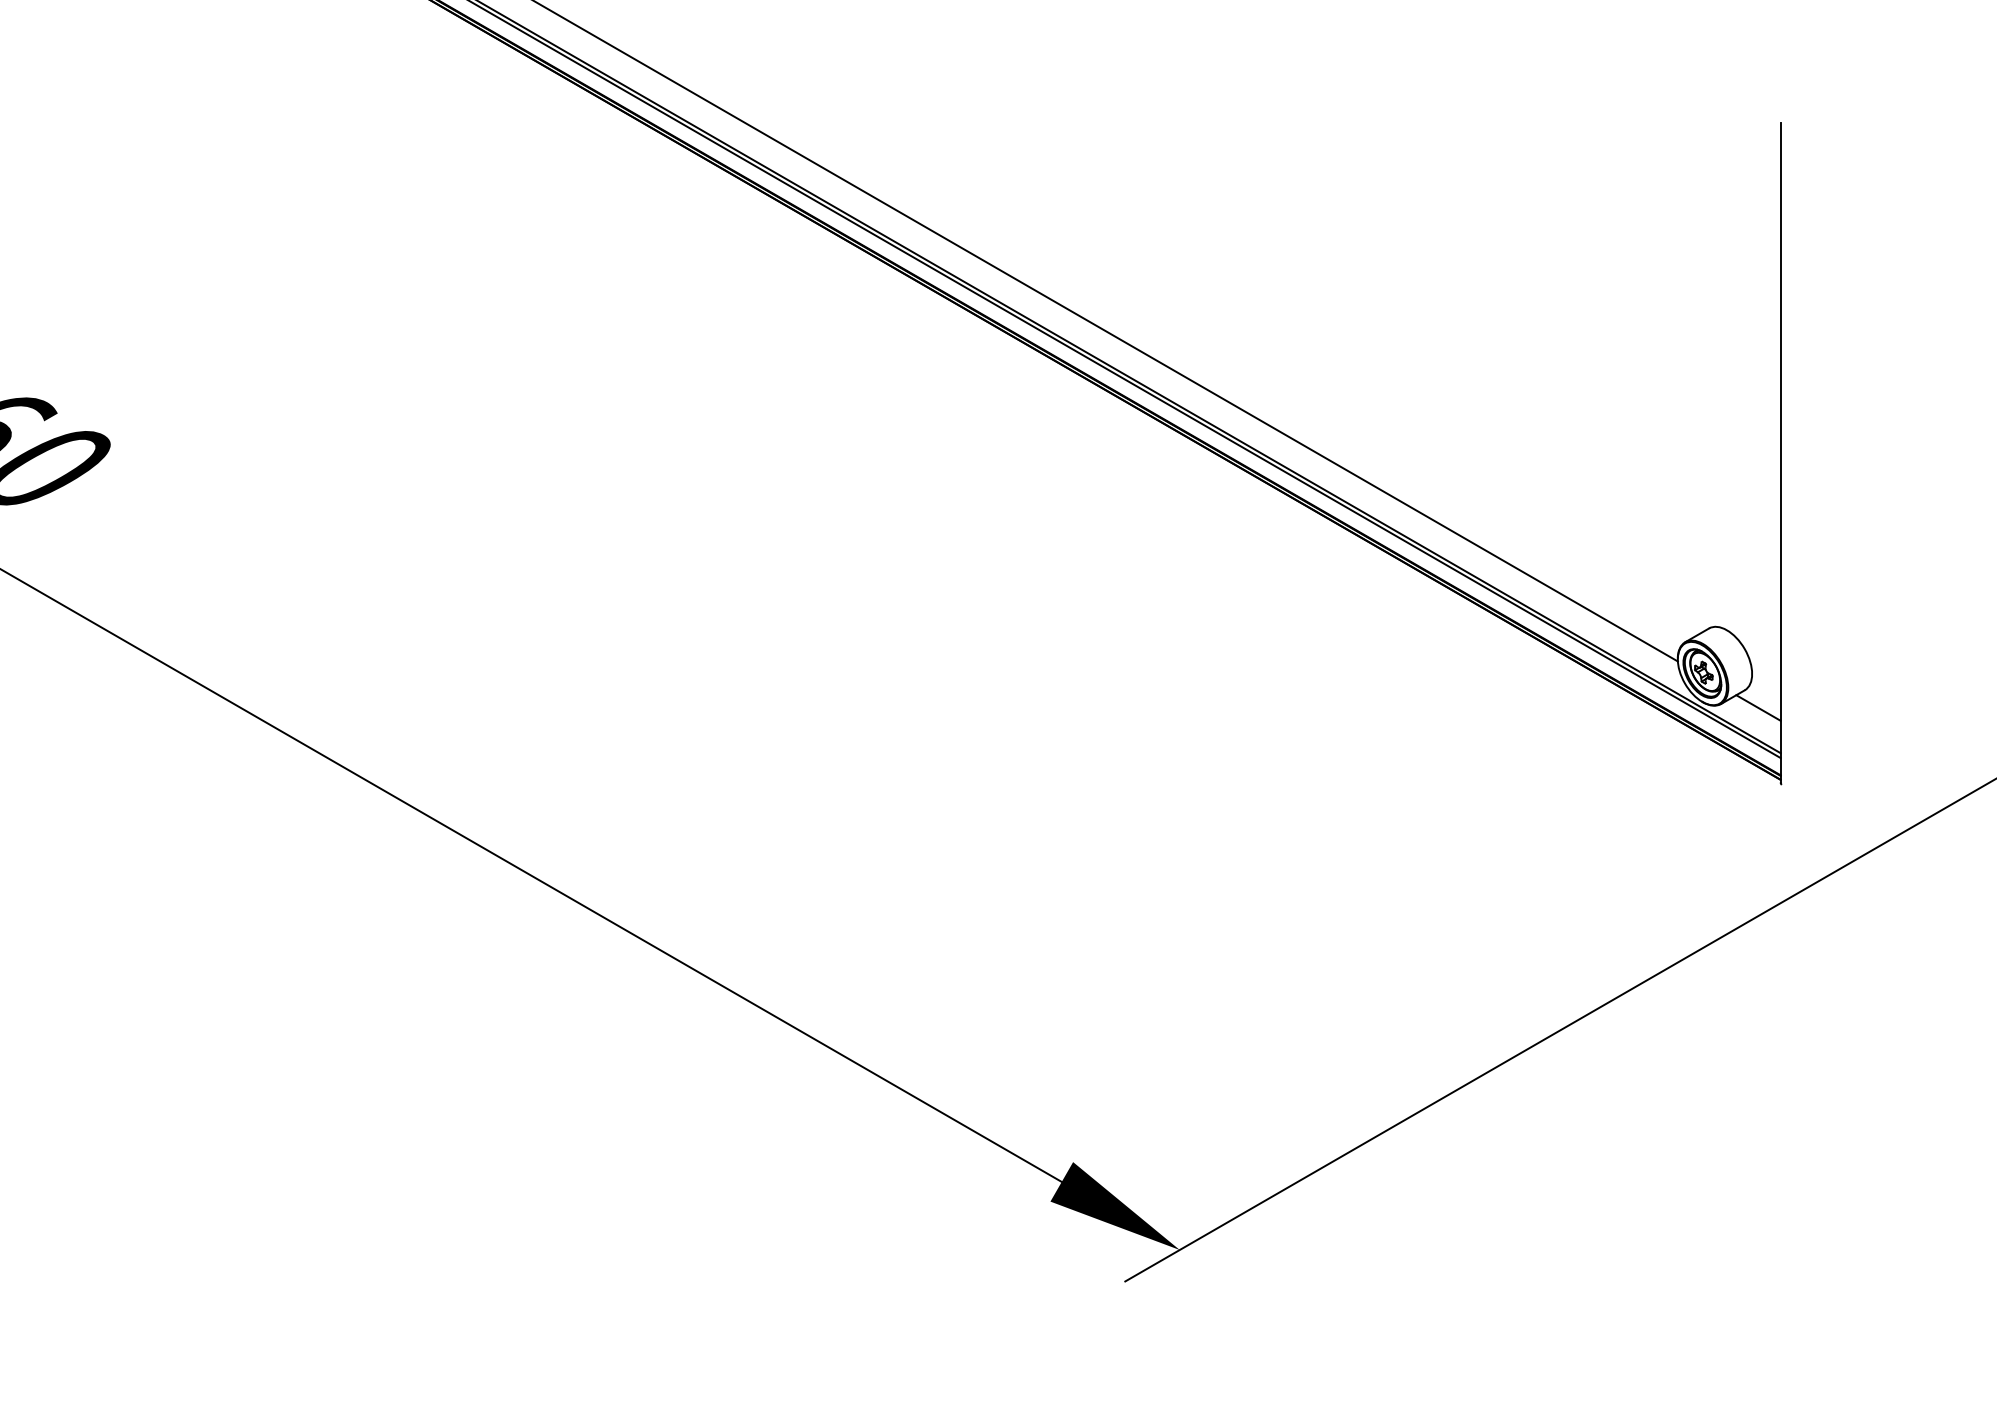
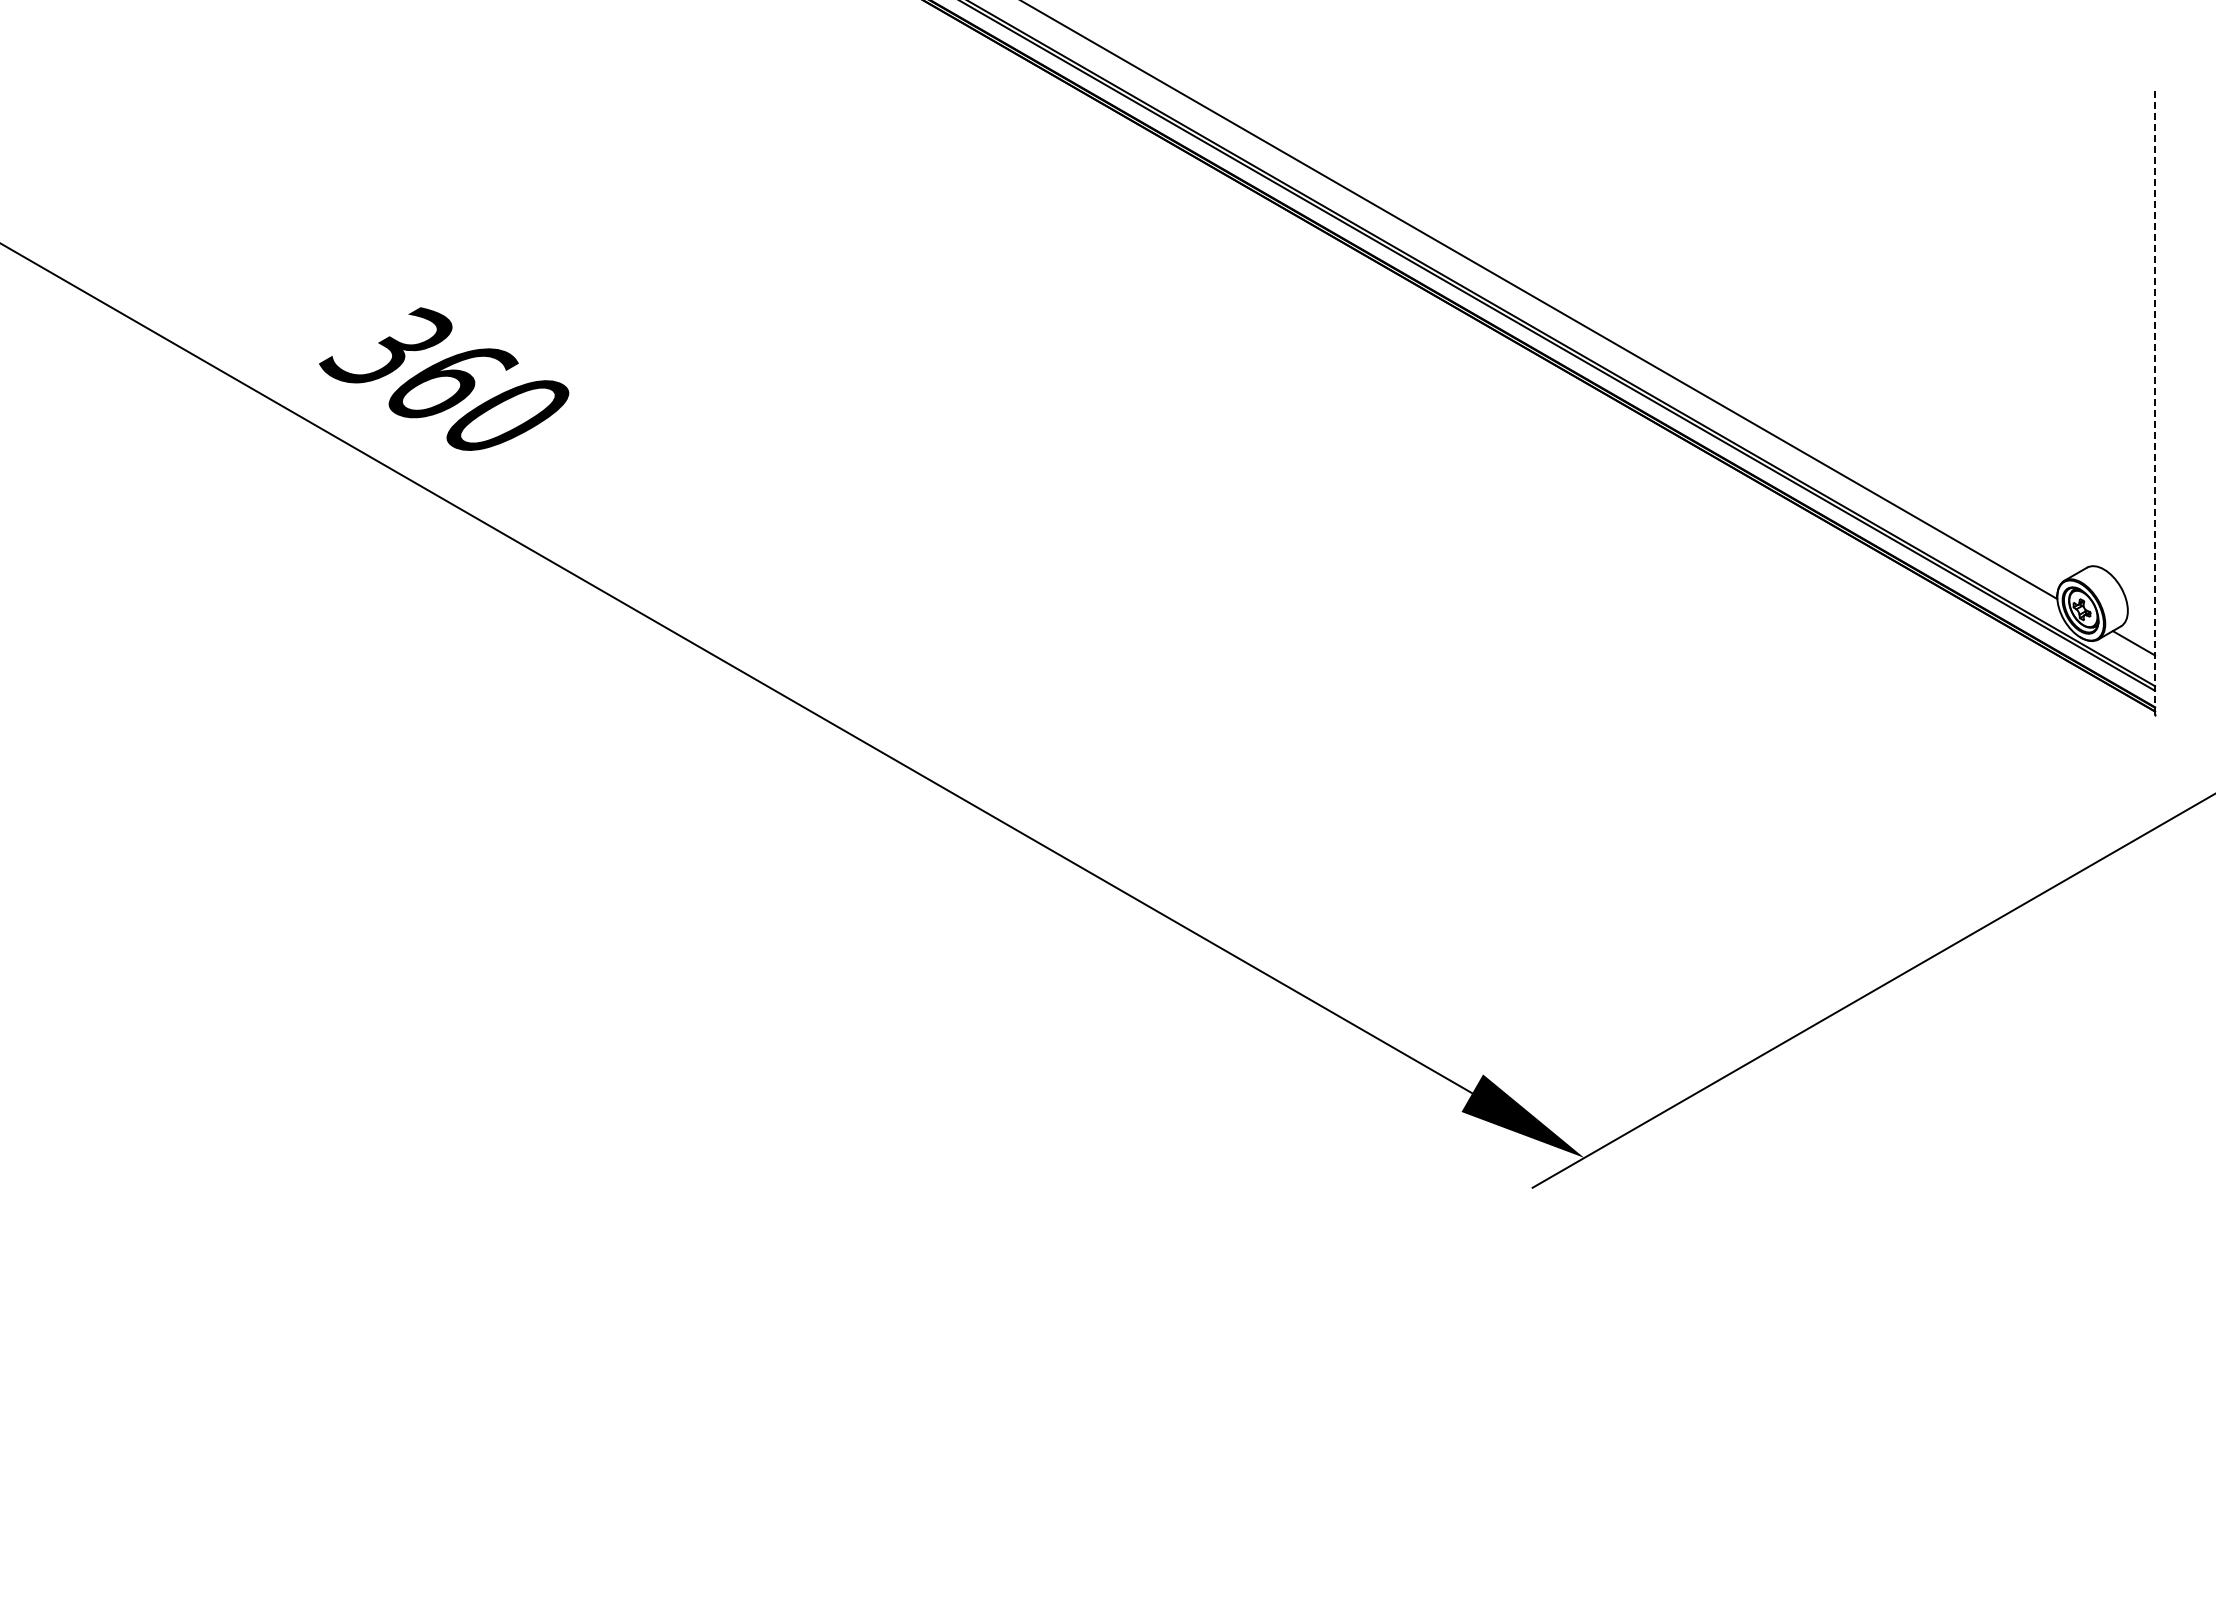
line: (1781, 452) -> (2155, 400), solid -> dashed

